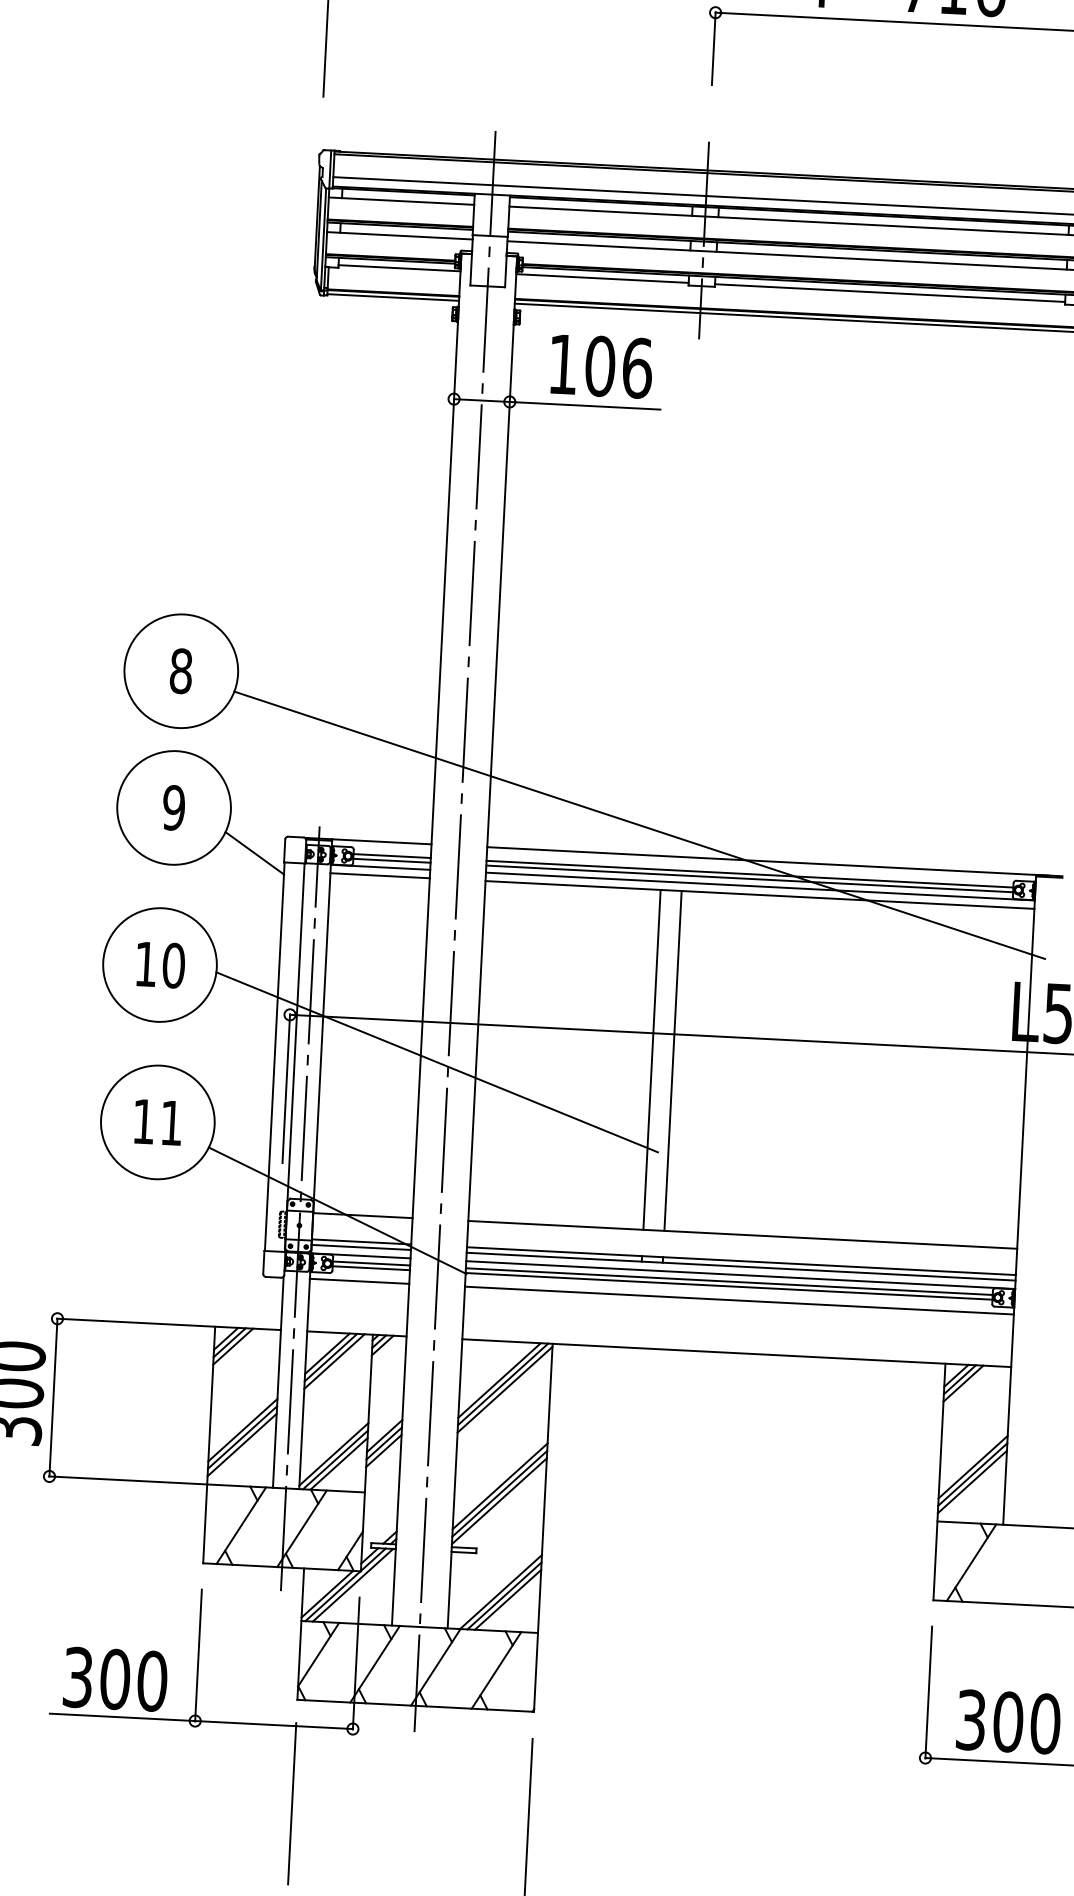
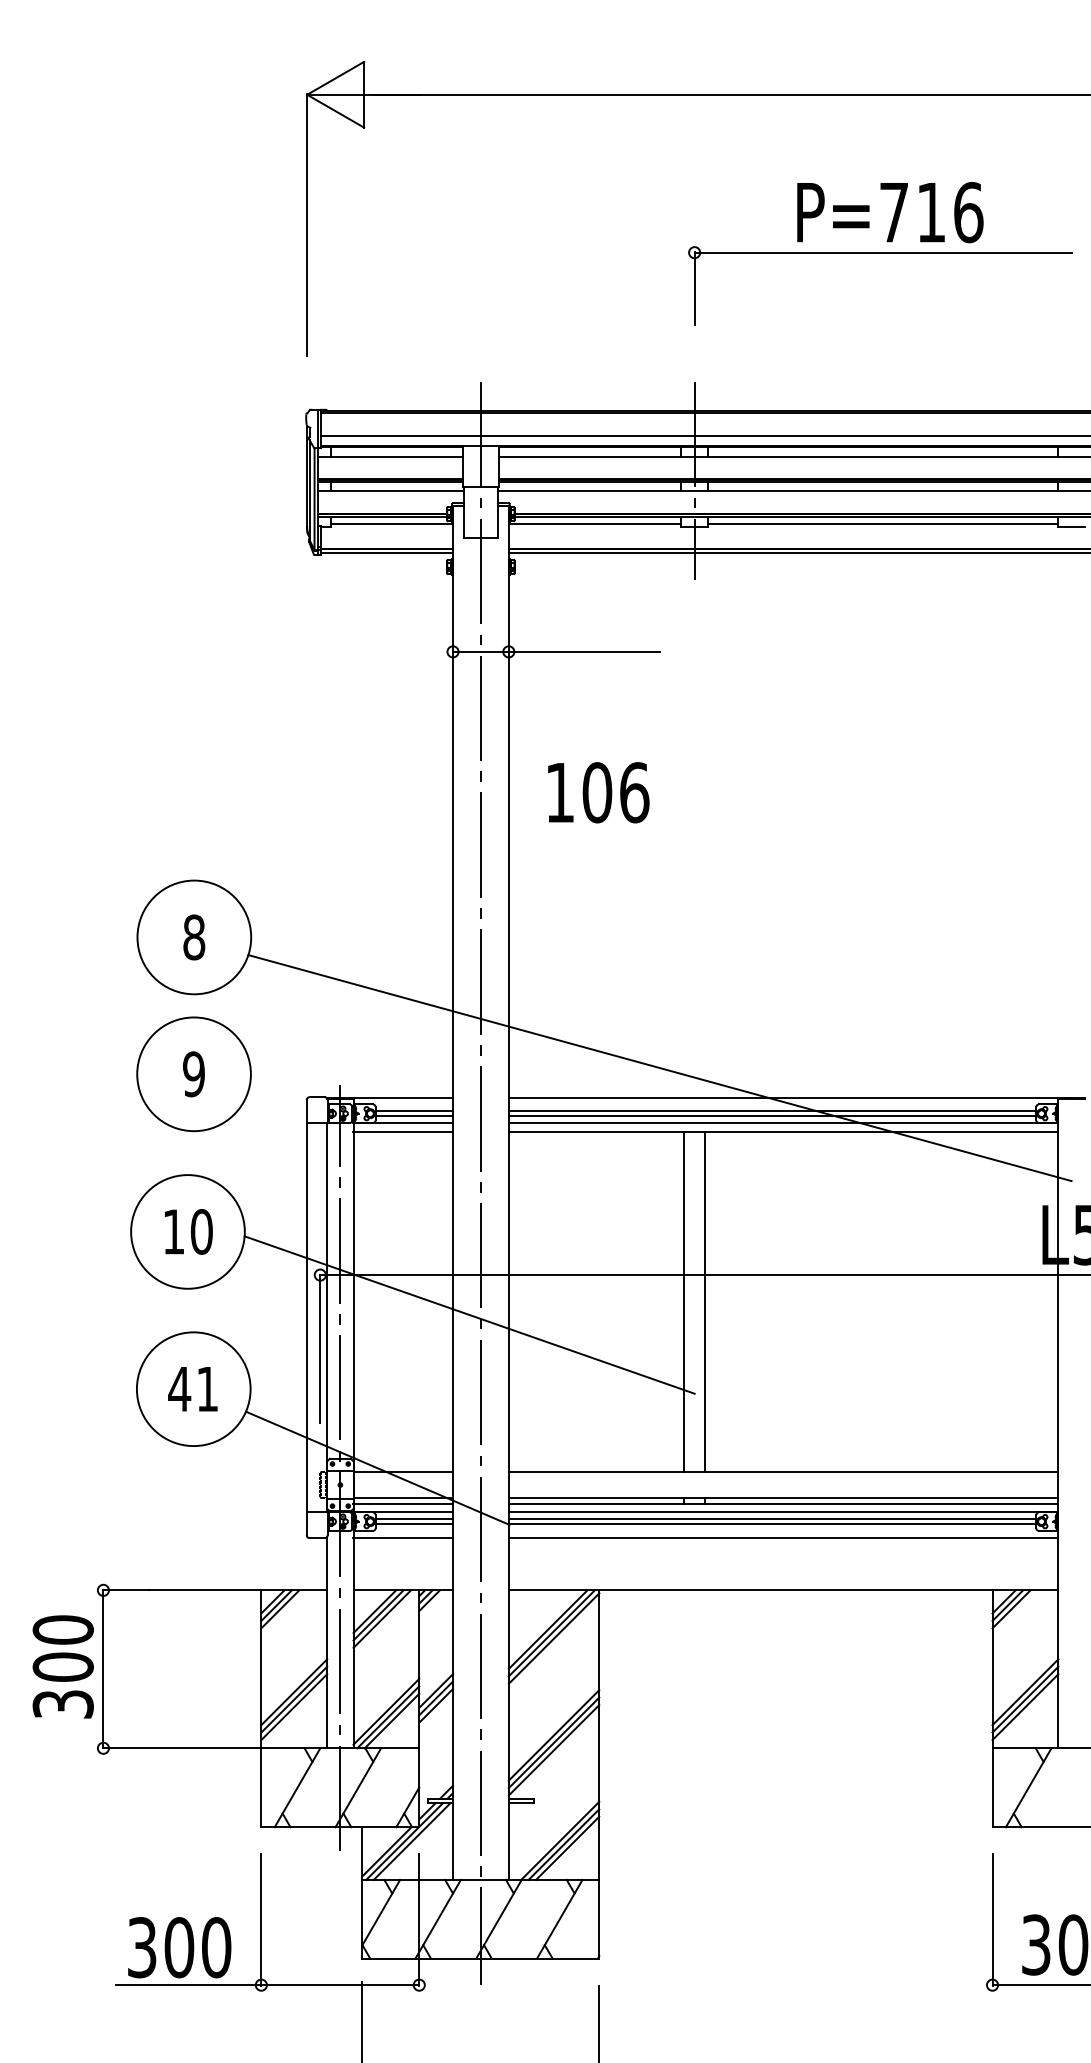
text: (601, 366) -> (598, 792), moved
line: (254, 853) -> (276, 1115), removed
text: (143, 1121) -> (179, 1389), 11 -> 41

